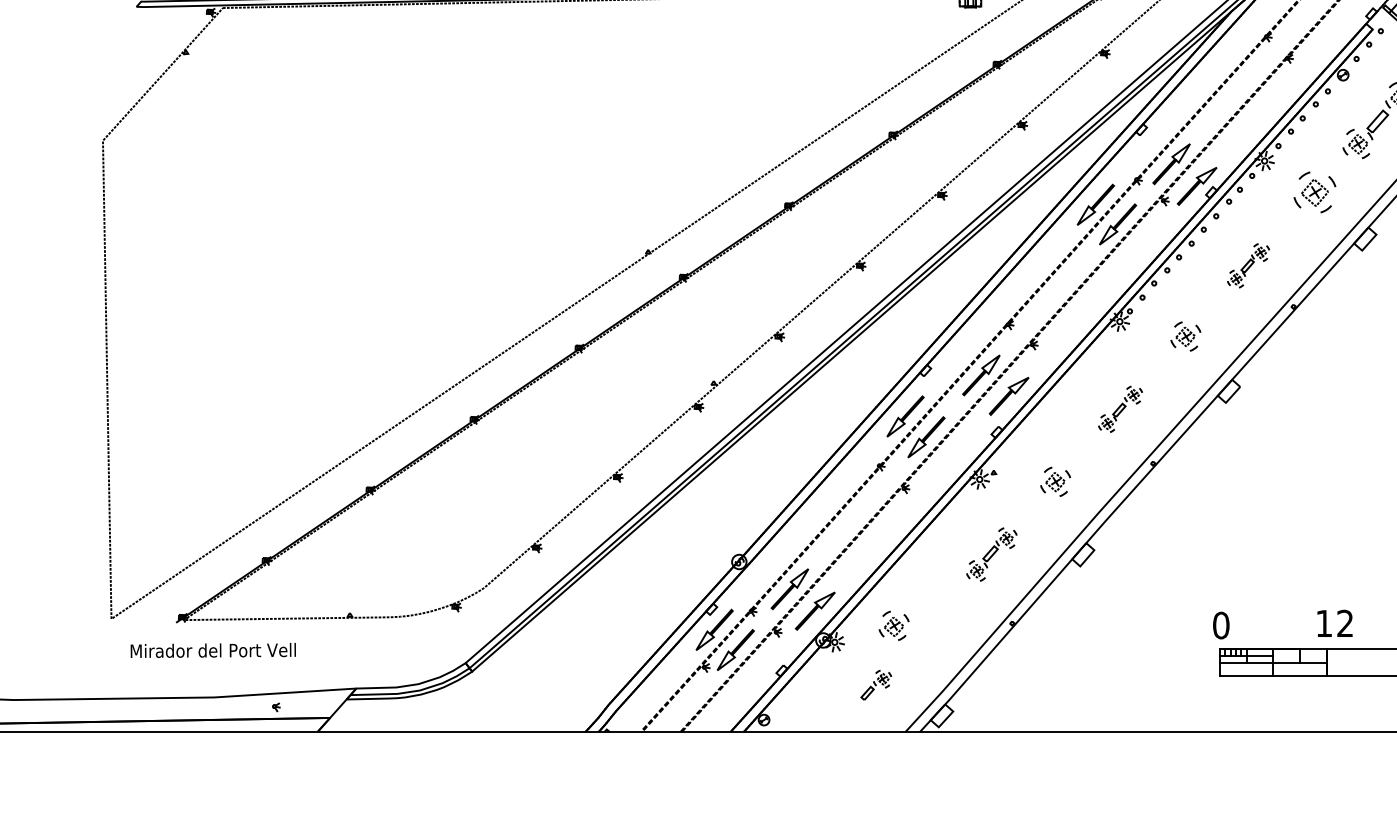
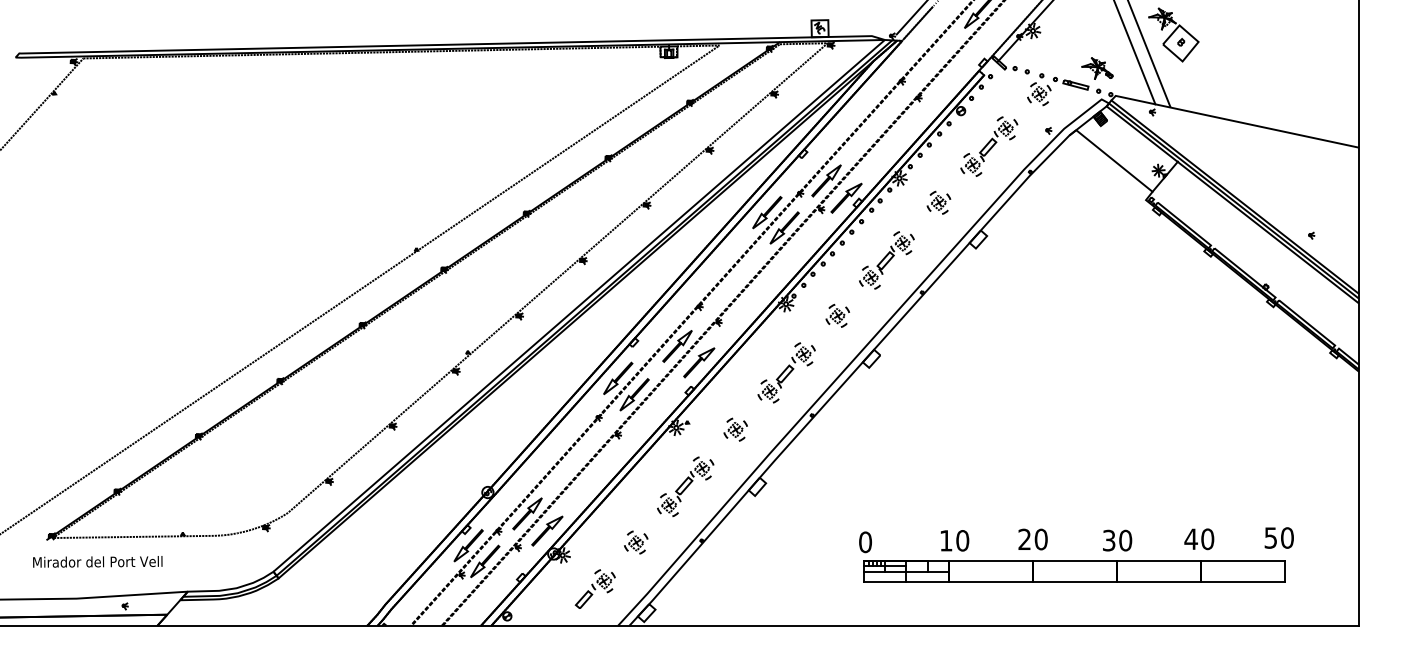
part: (1314, 191) -> (938, 202), size x0.71
part: (1248, 265) -> (886, 260), size x1.67
part: (1120, 408) -> (786, 372), size x1.67
part: (991, 554) -> (685, 486), size x1.43
text: (1345, 623) -> (962, 540), 12 -> 10
part: (894, 625) -> (636, 542), moved
text: (212, 650) -> (97, 561), moved
part: (875, 684) -> (594, 588), size x1.67

